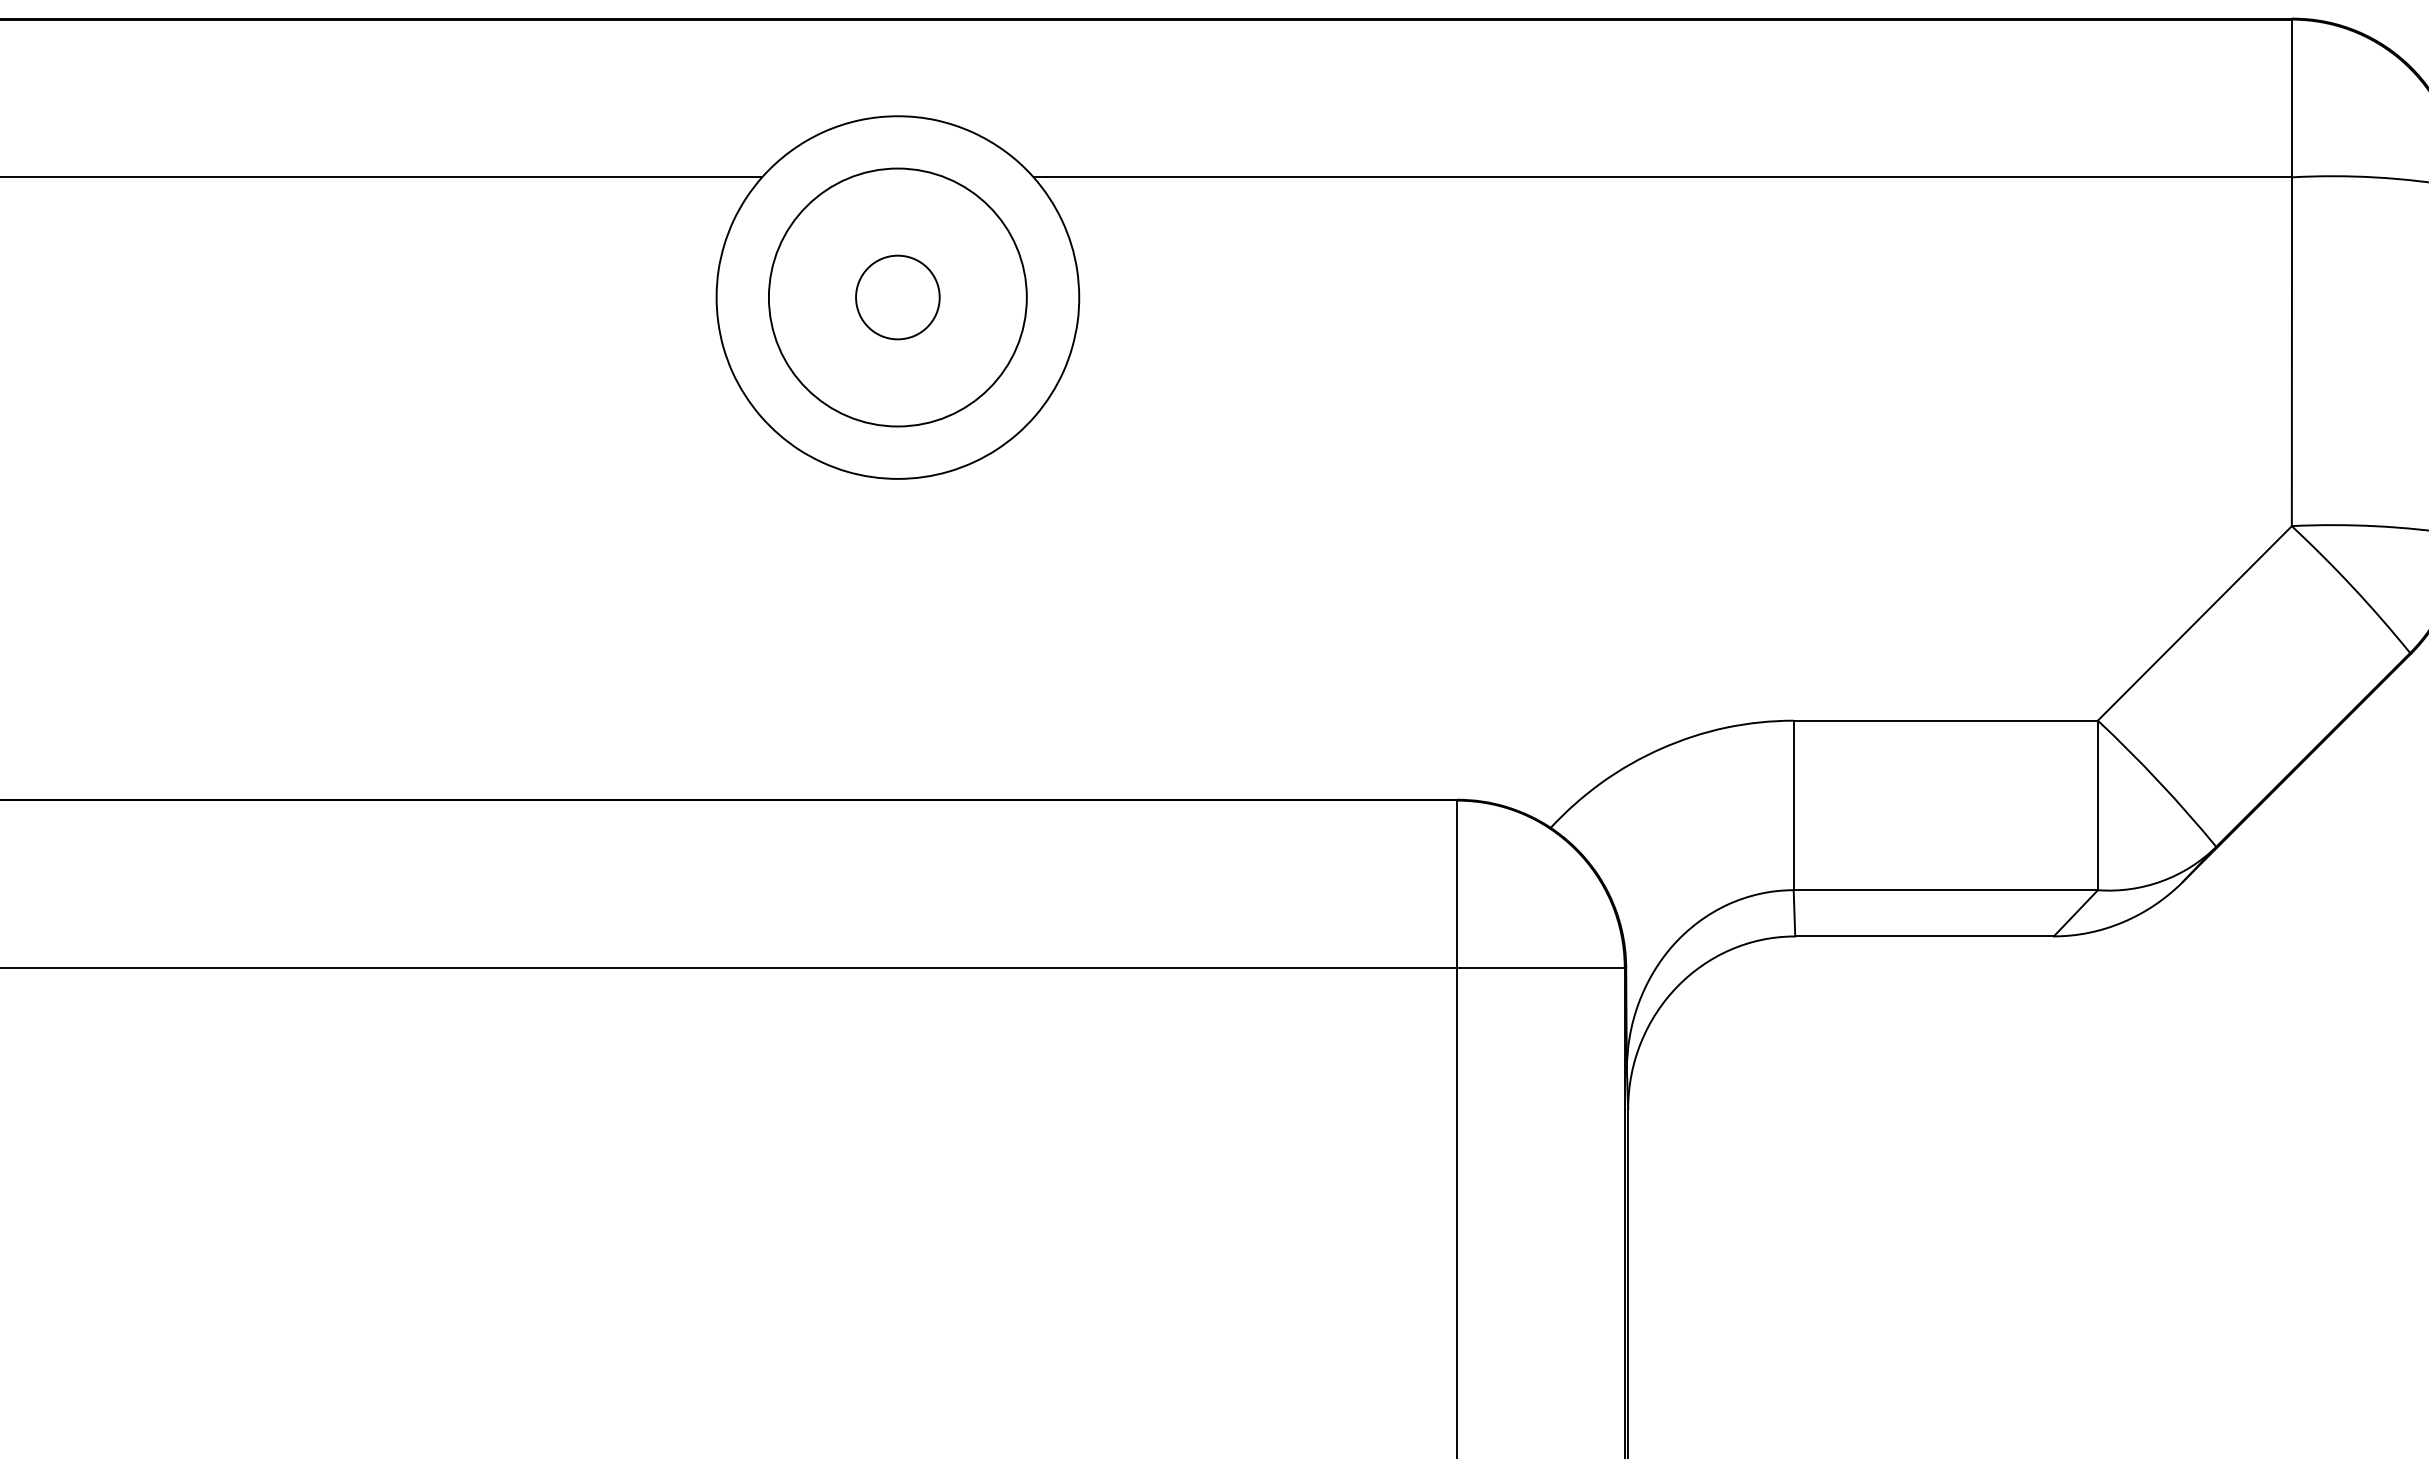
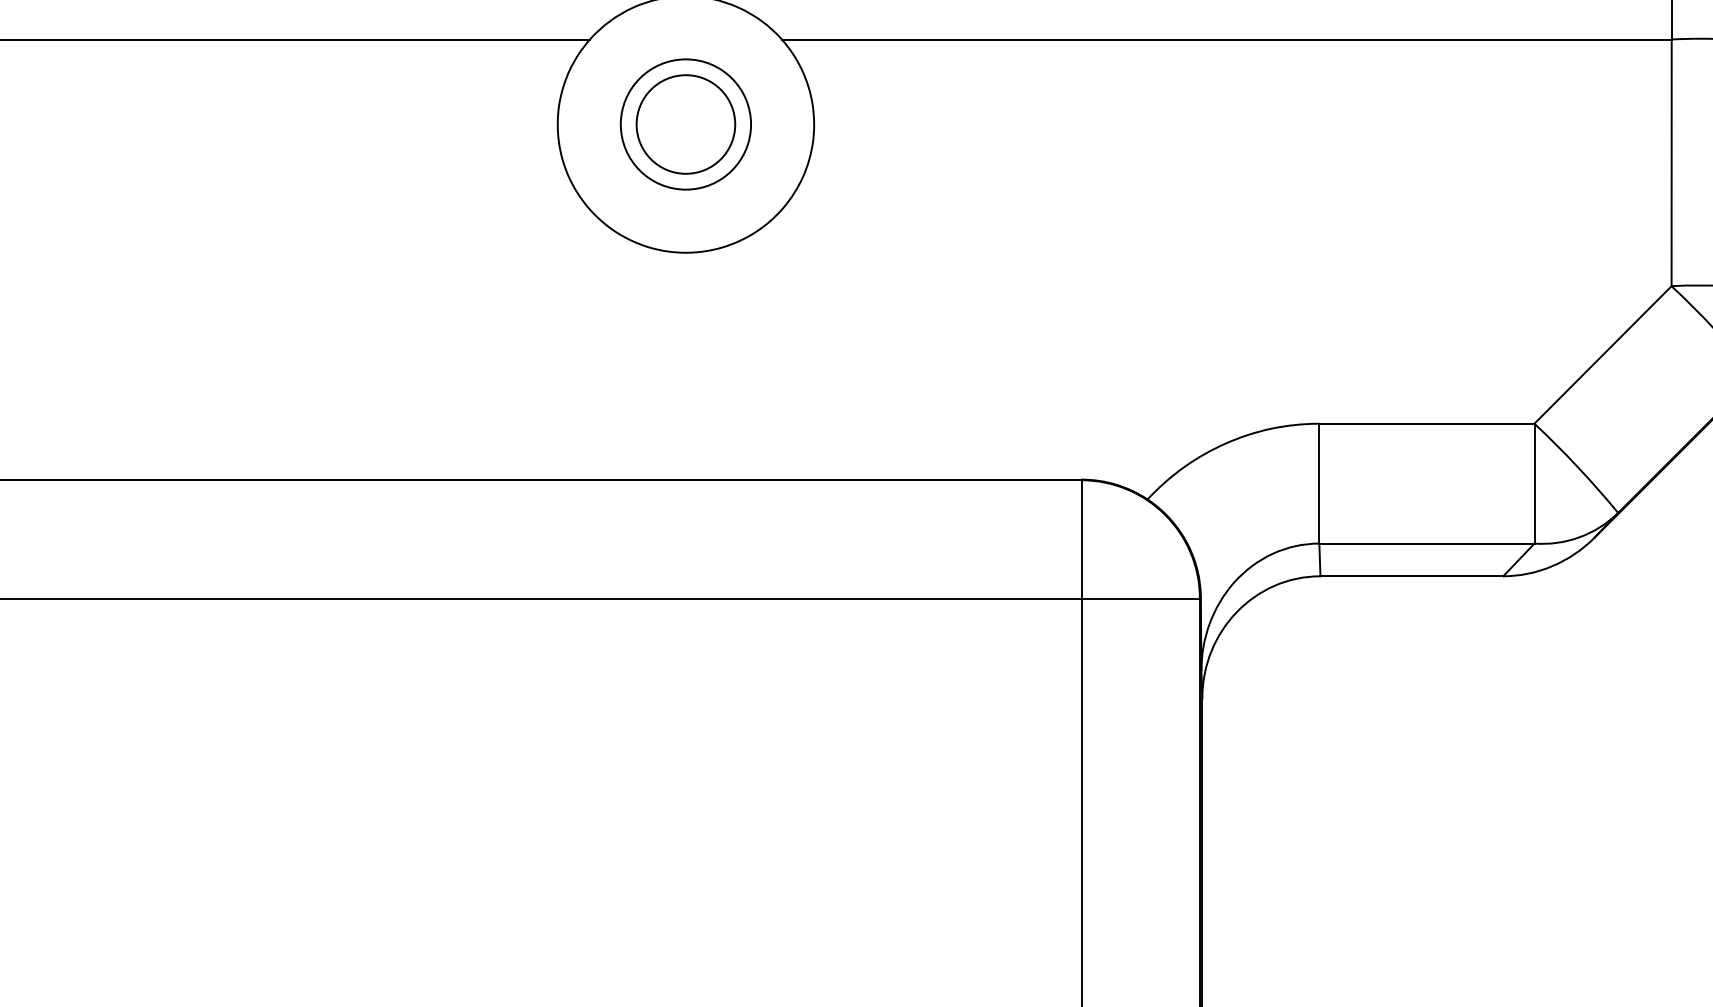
circle: (897, 297) -> (685, 124), size x0.71
circle: (897, 297) -> (685, 124), size x1.67

